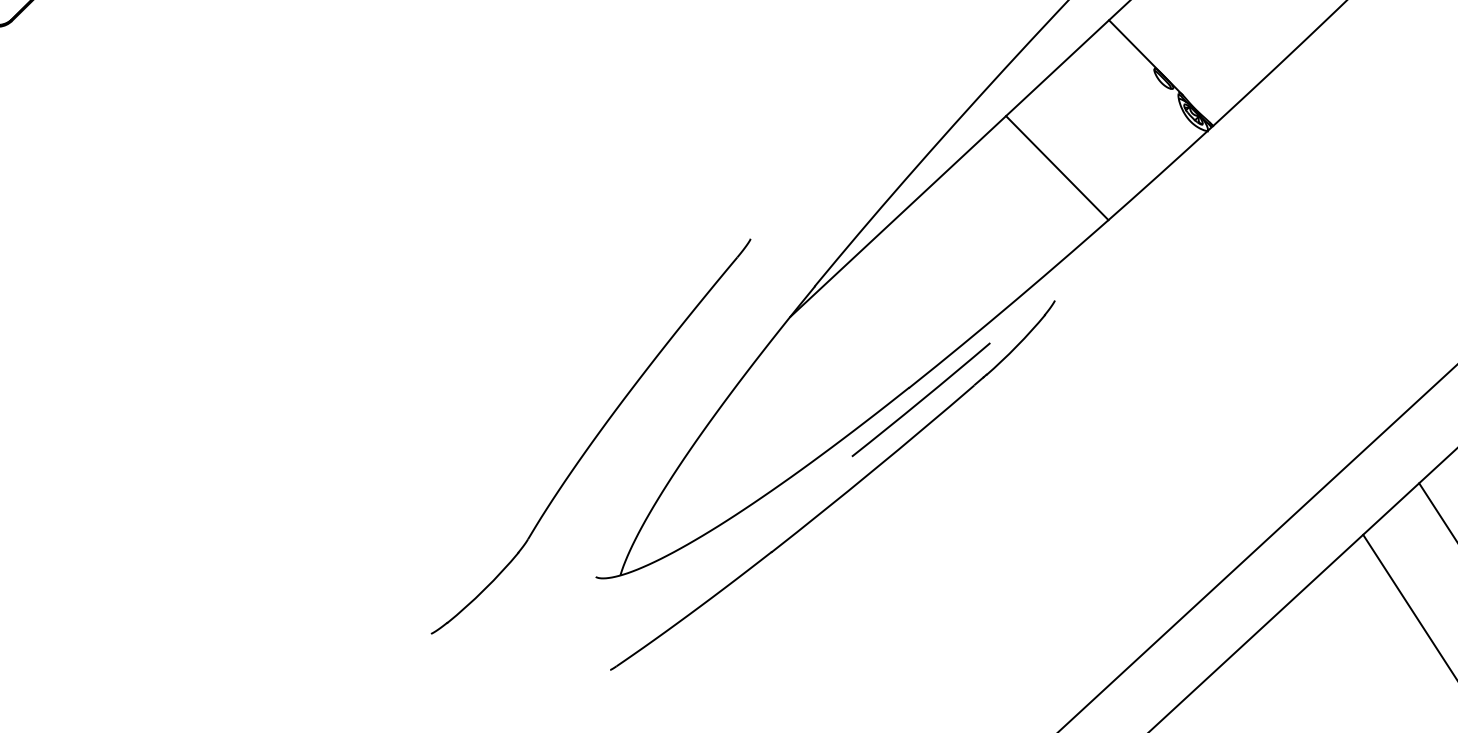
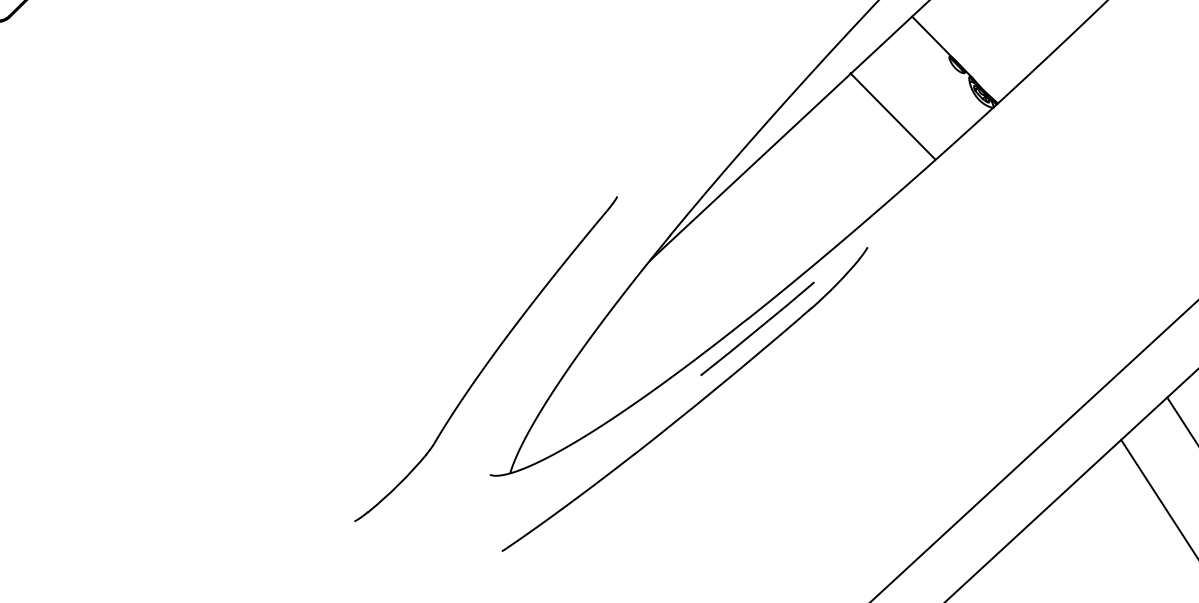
line: (1057, 168) -> (892, 116), moved

